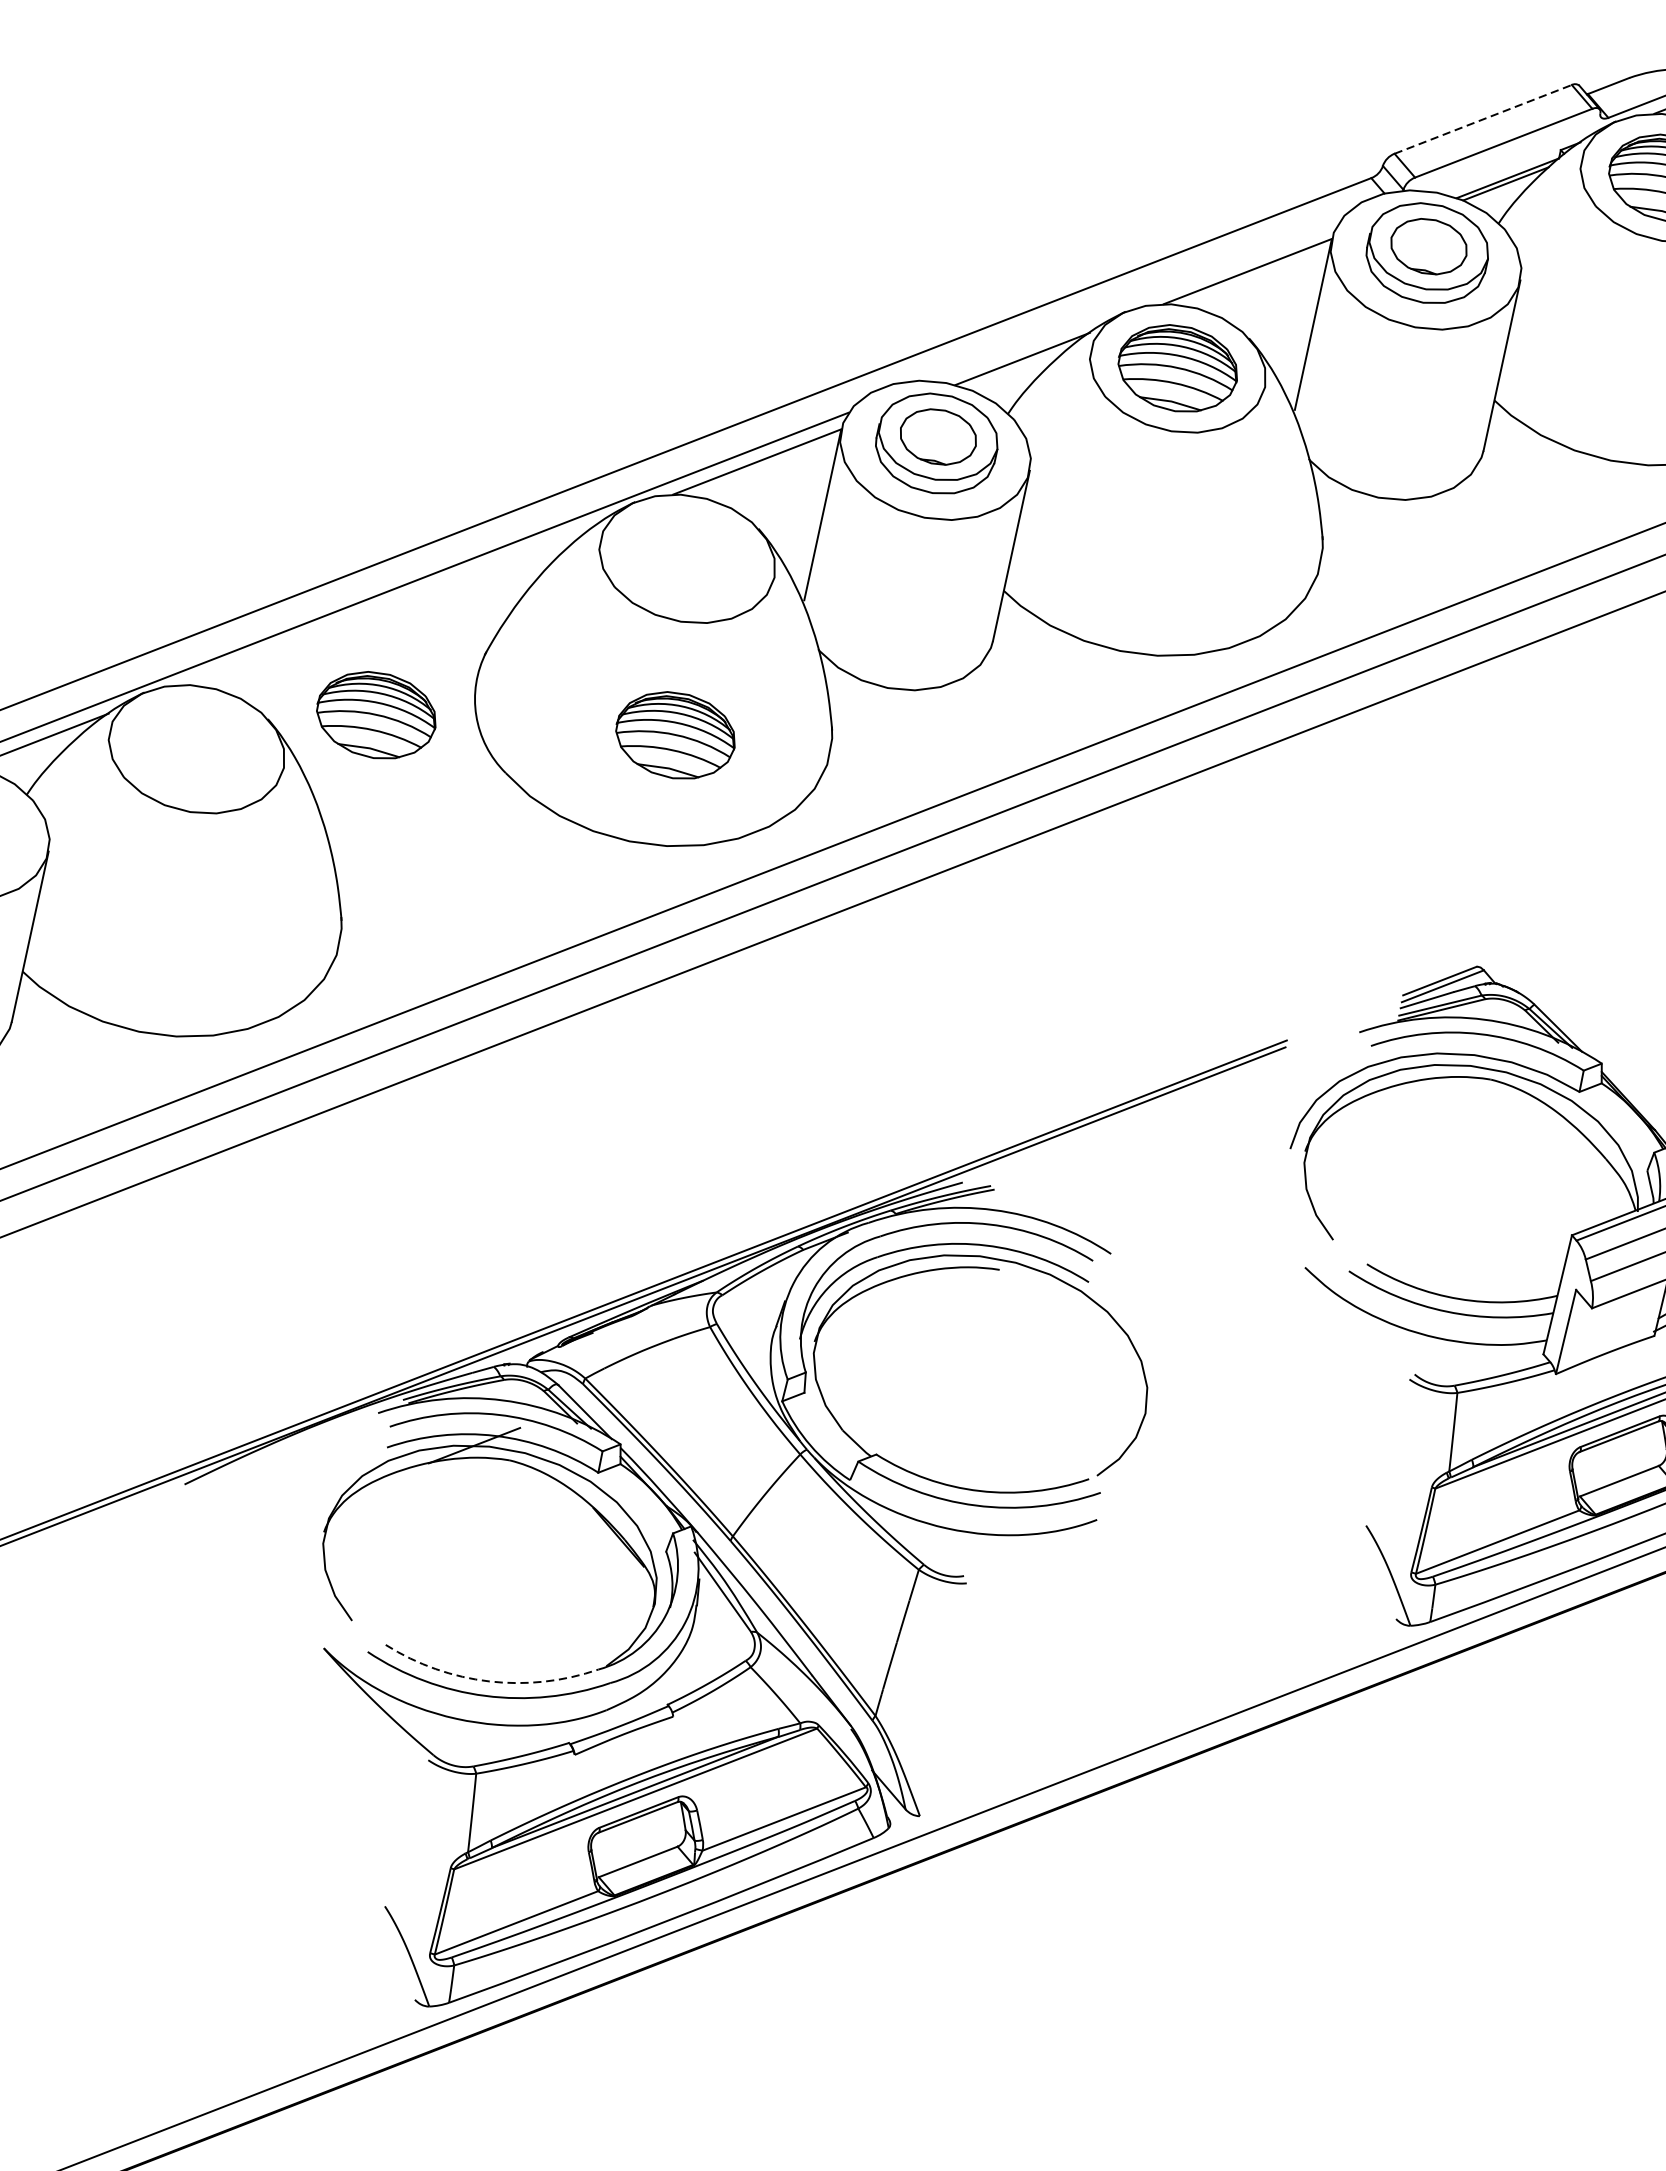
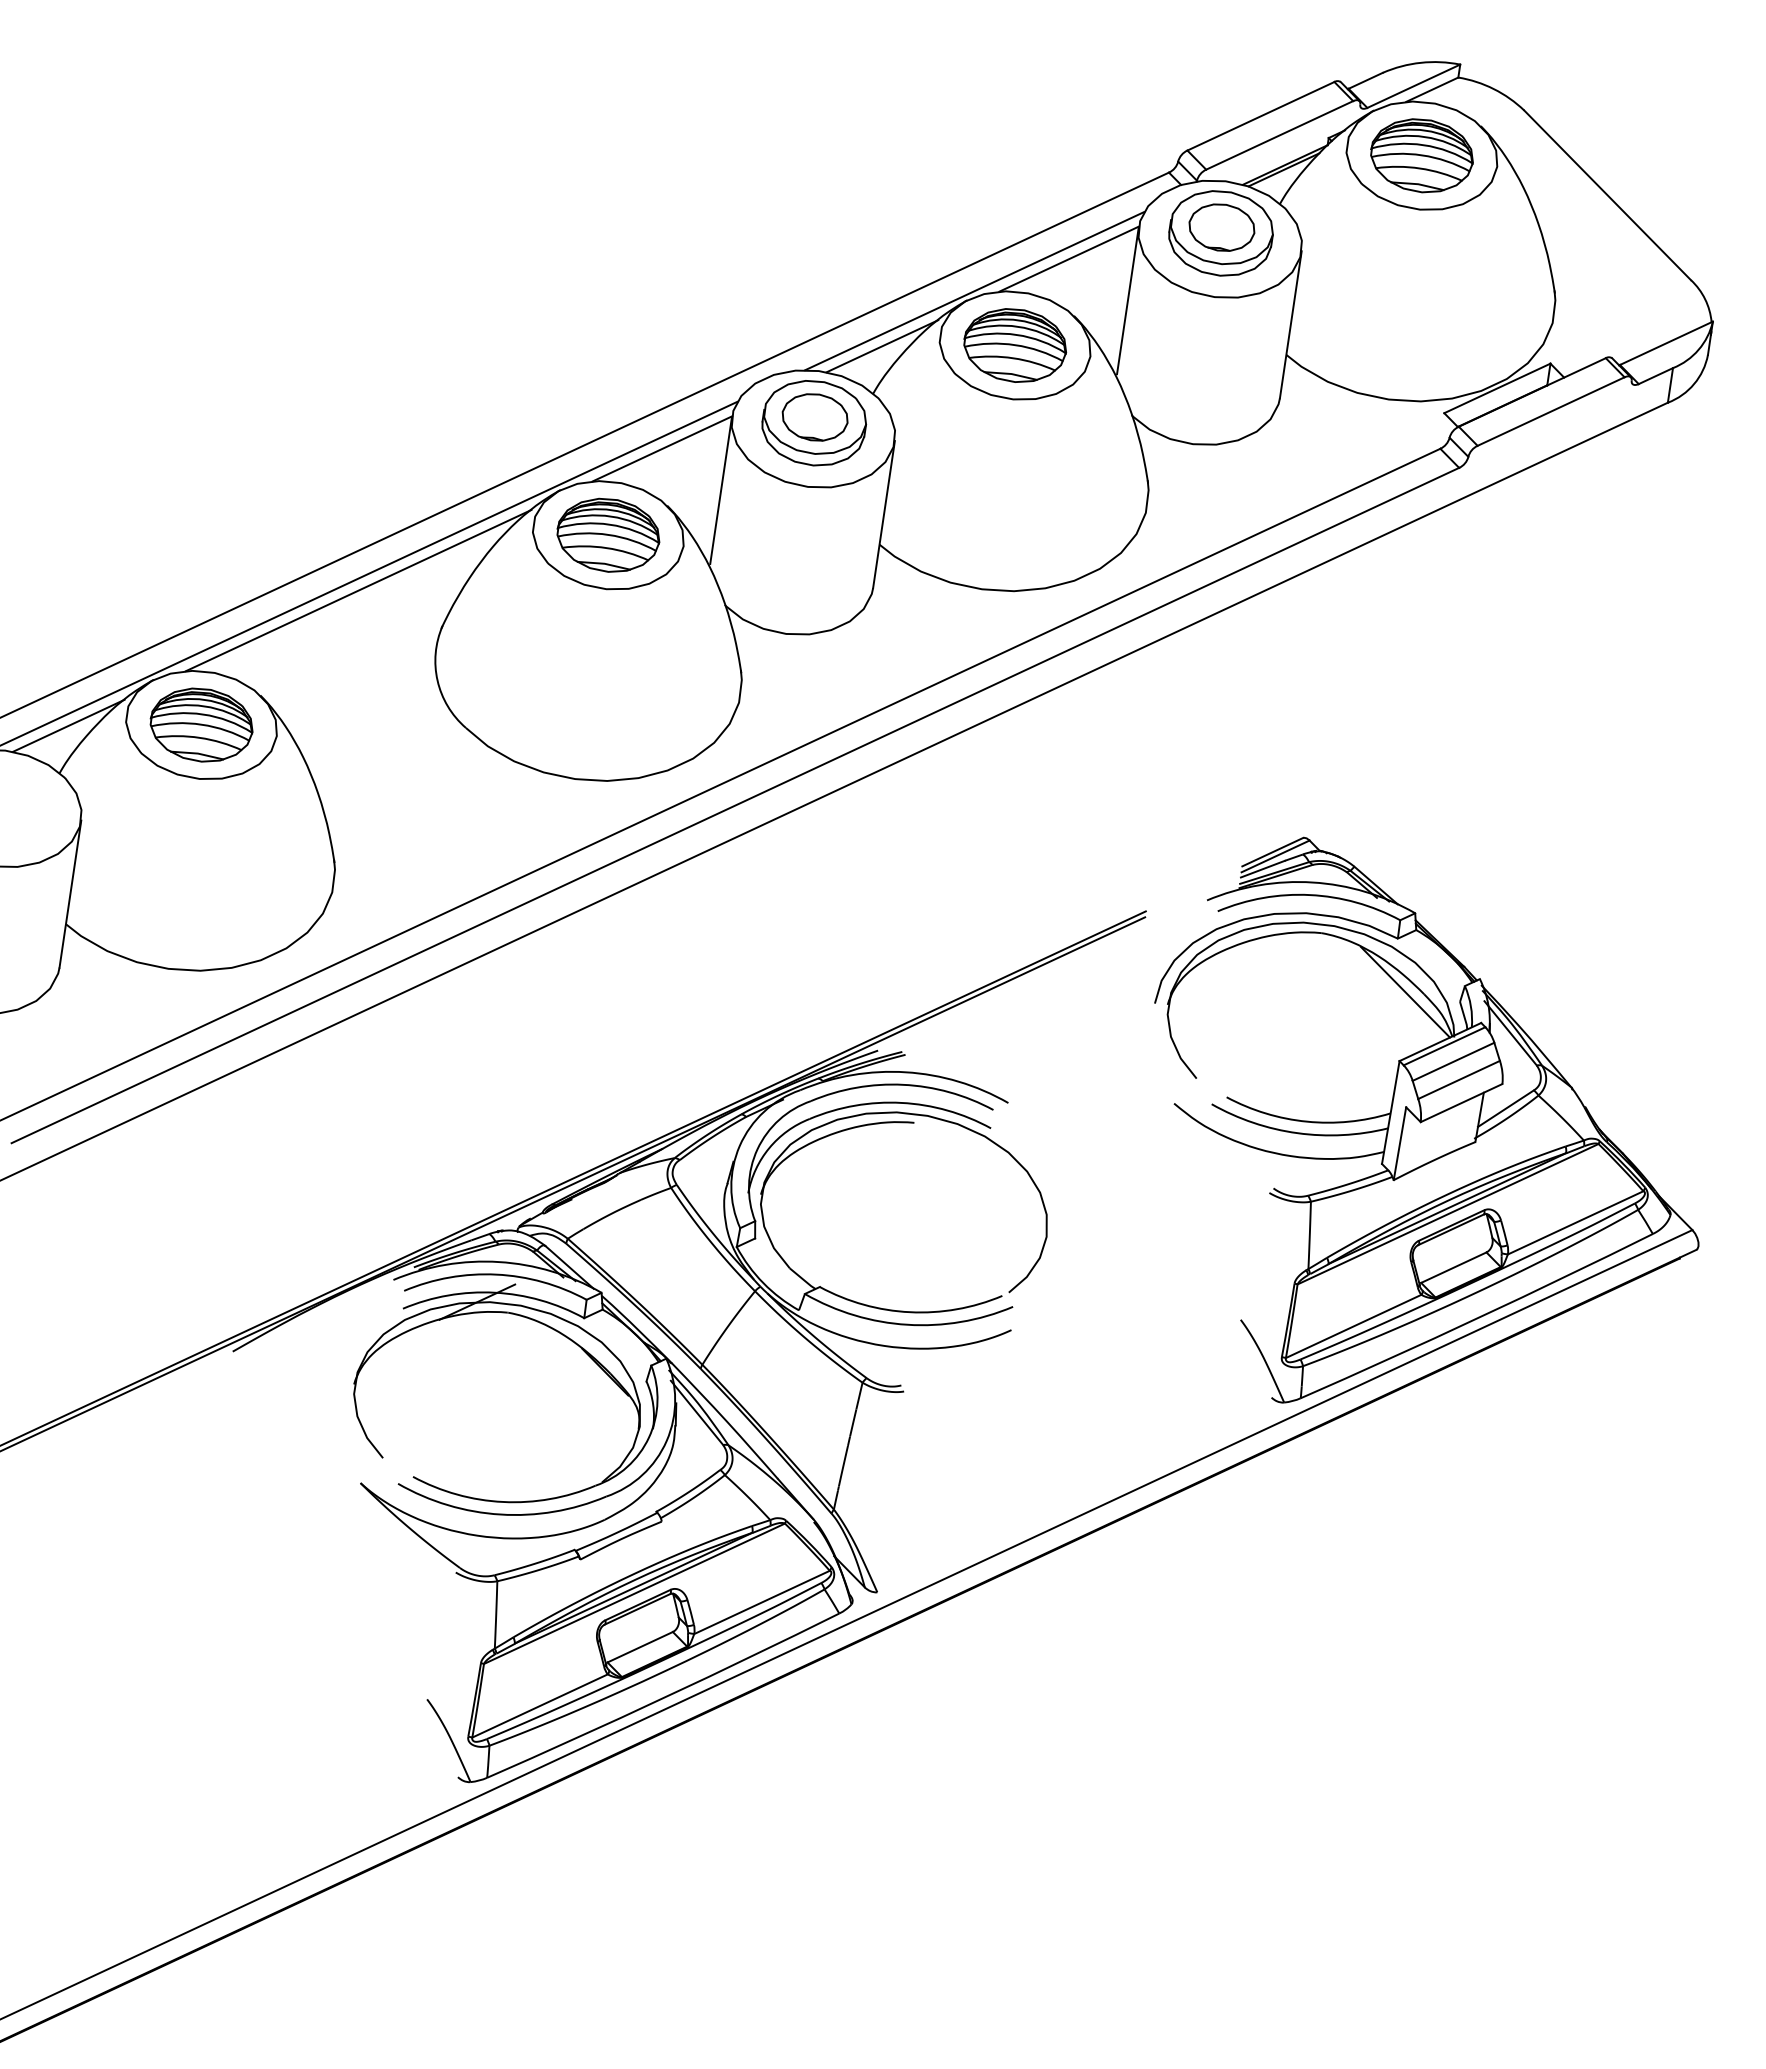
line: (1483, 119) -> (1261, 116), dashed -> solid
line: (1134, 302) -> (974, 291), added
line: (390, 603) -> (358, 590), added
part: (376, 714) -> (201, 724), moved
part: (675, 734) -> (608, 534), moved
line: (1584, 1155) -> (1405, 992), added
arc: (489, 1682) -> (503, 1502), dashed -> solid

